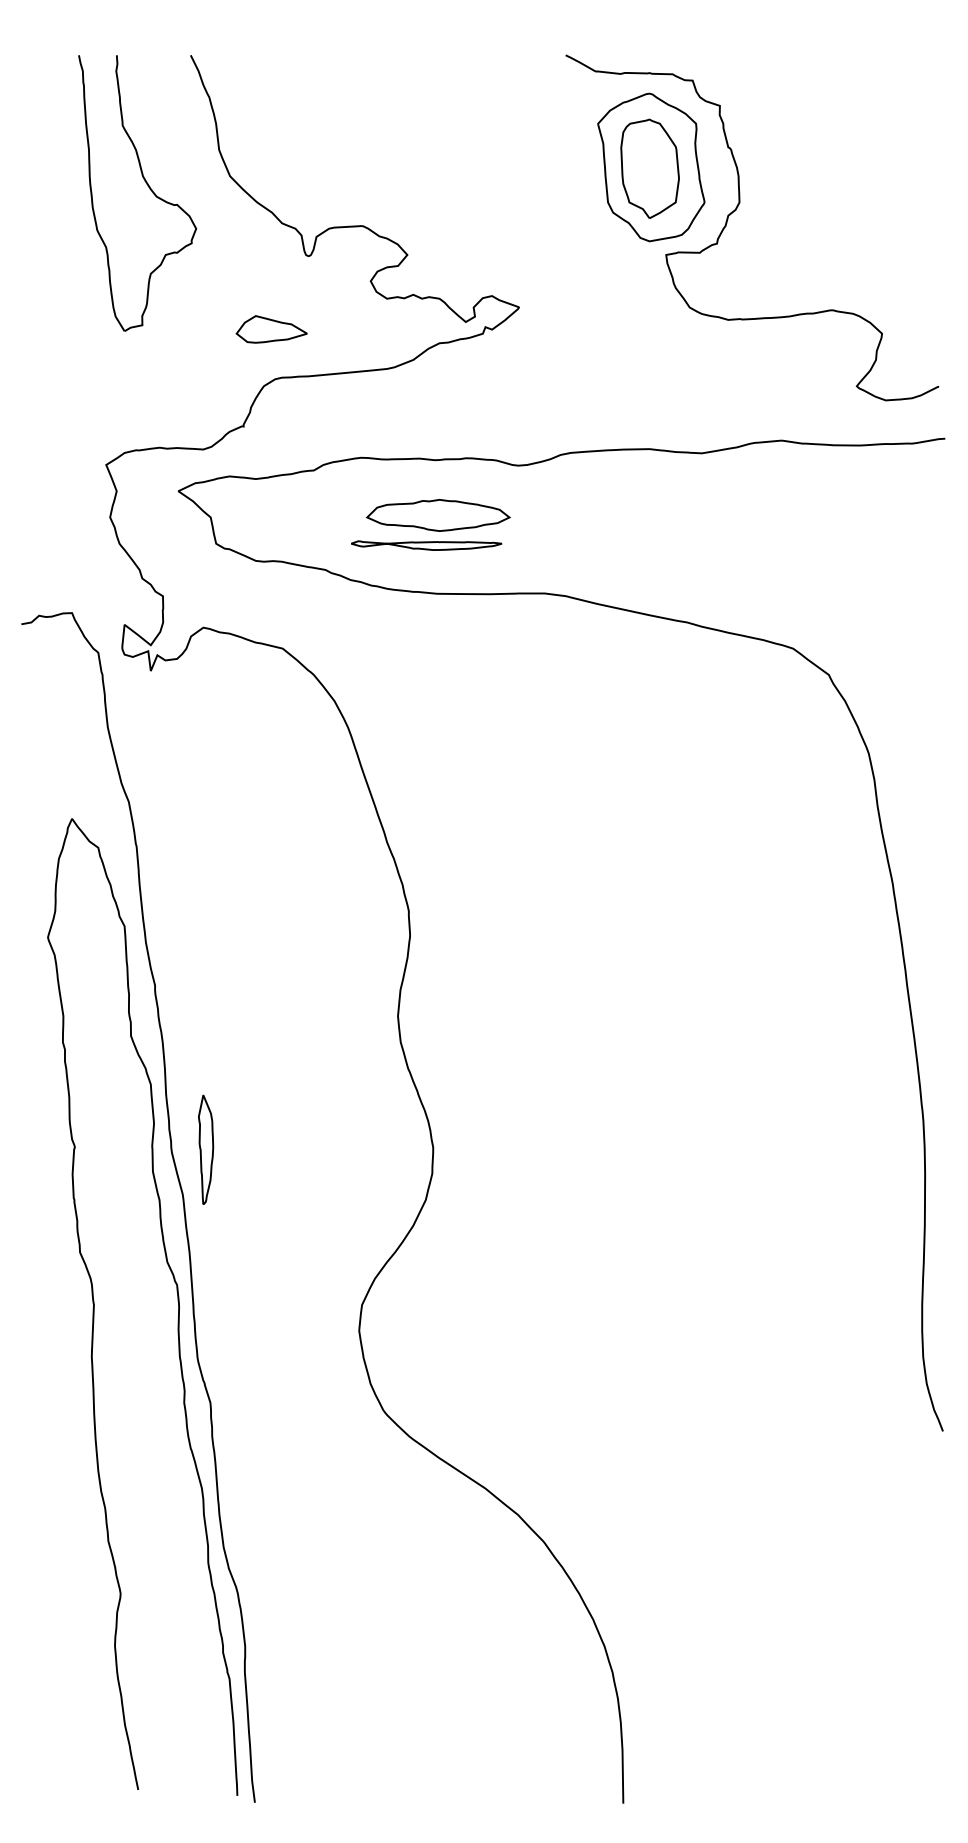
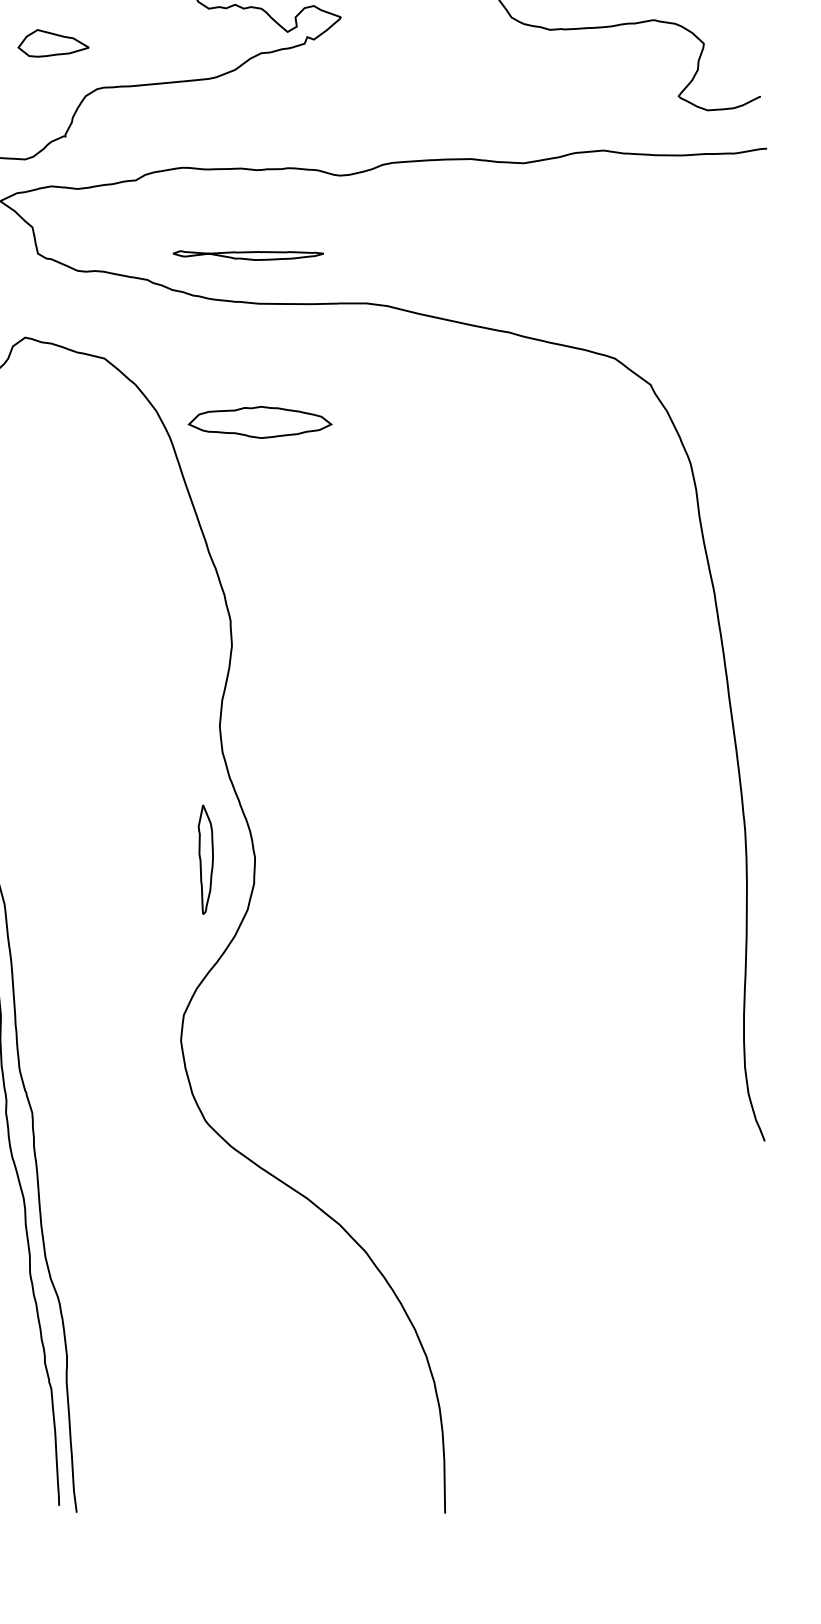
part: (271, 329) -> (53, 43), moved
part: (437, 515) -> (259, 422), moved
part: (206, 1149) -> (206, 859), moved

